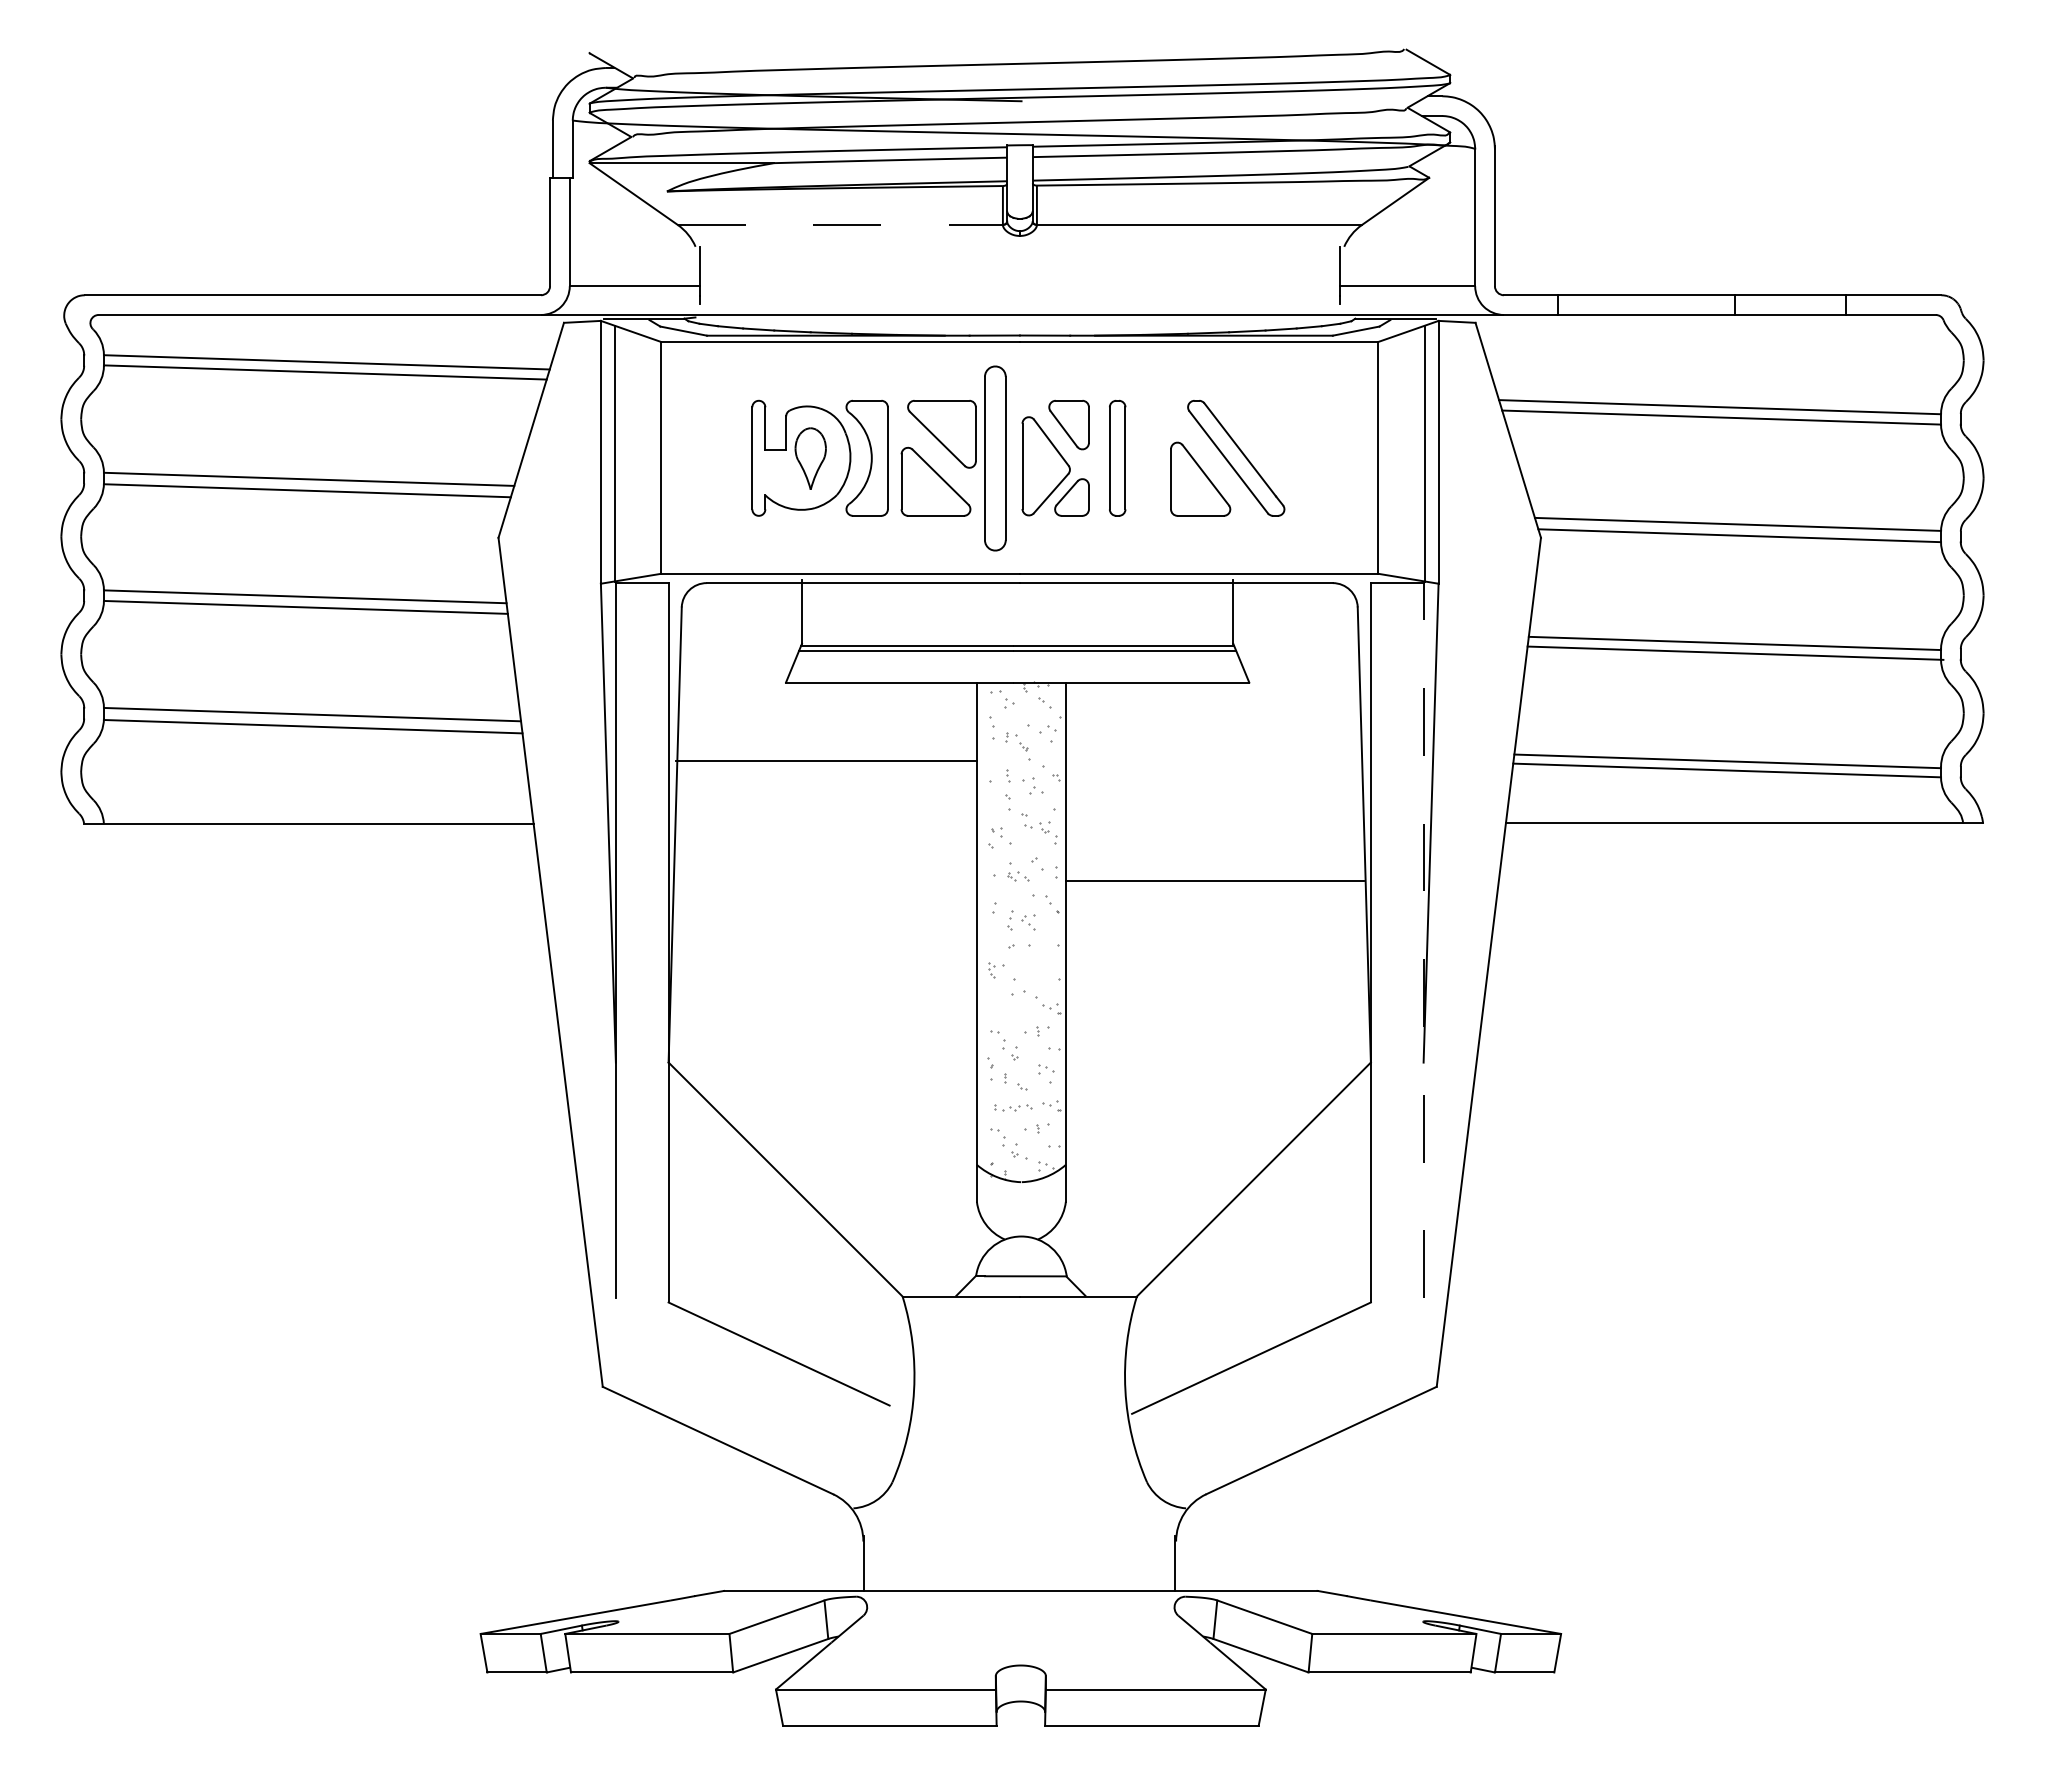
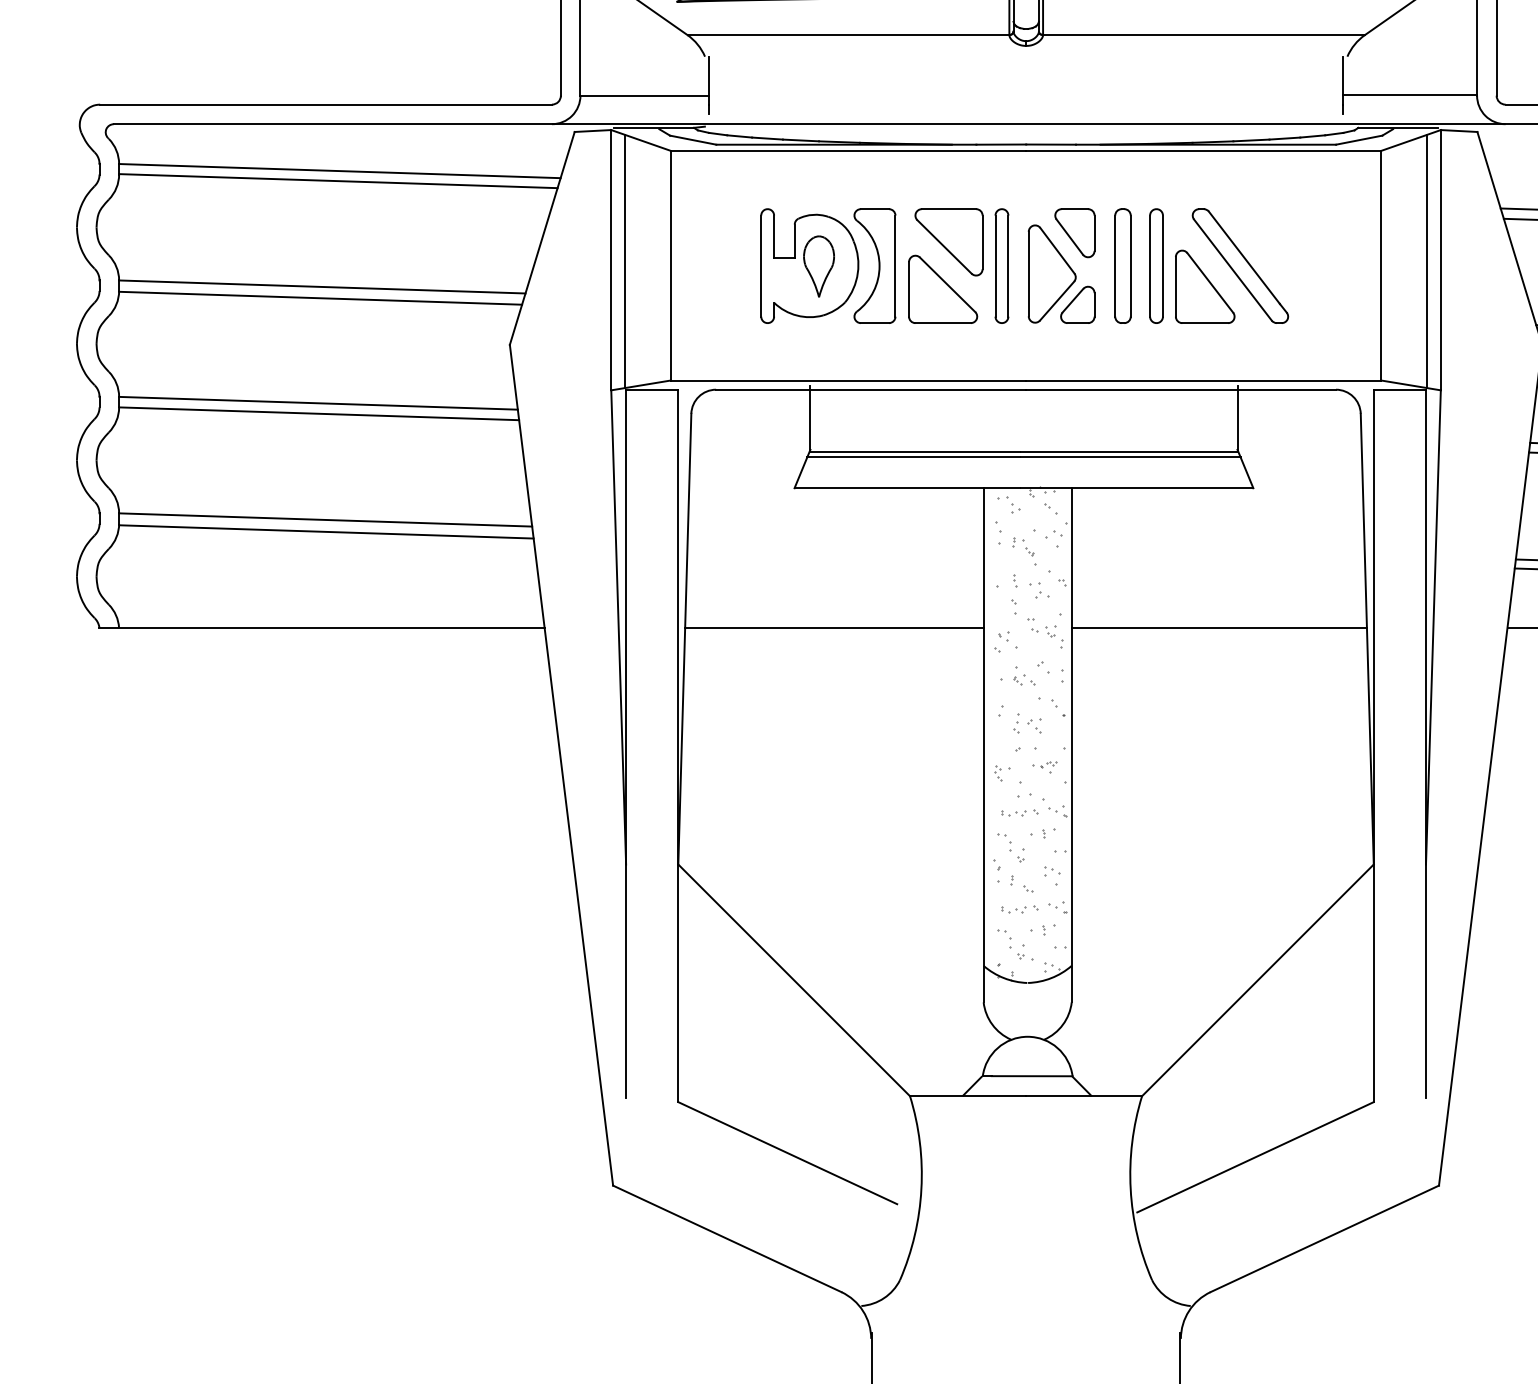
line: (840, 225) -> (848, 35), dashed -> solid
part: (995, 457) -> (1002, 265), size x0.62
part: (1151, 457) -> (1156, 265), added
line: (825, 760) -> (833, 627), moved
line: (1214, 880) -> (1218, 627), moved
line: (1423, 940) -> (1425, 743), dashed -> solid
part: (1038, 964) -> (1044, 767), added
part: (1013, 1010) -> (1019, 812), added

